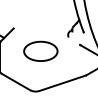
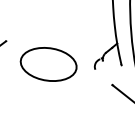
part: (40, 50) -> (48, 62), moved

